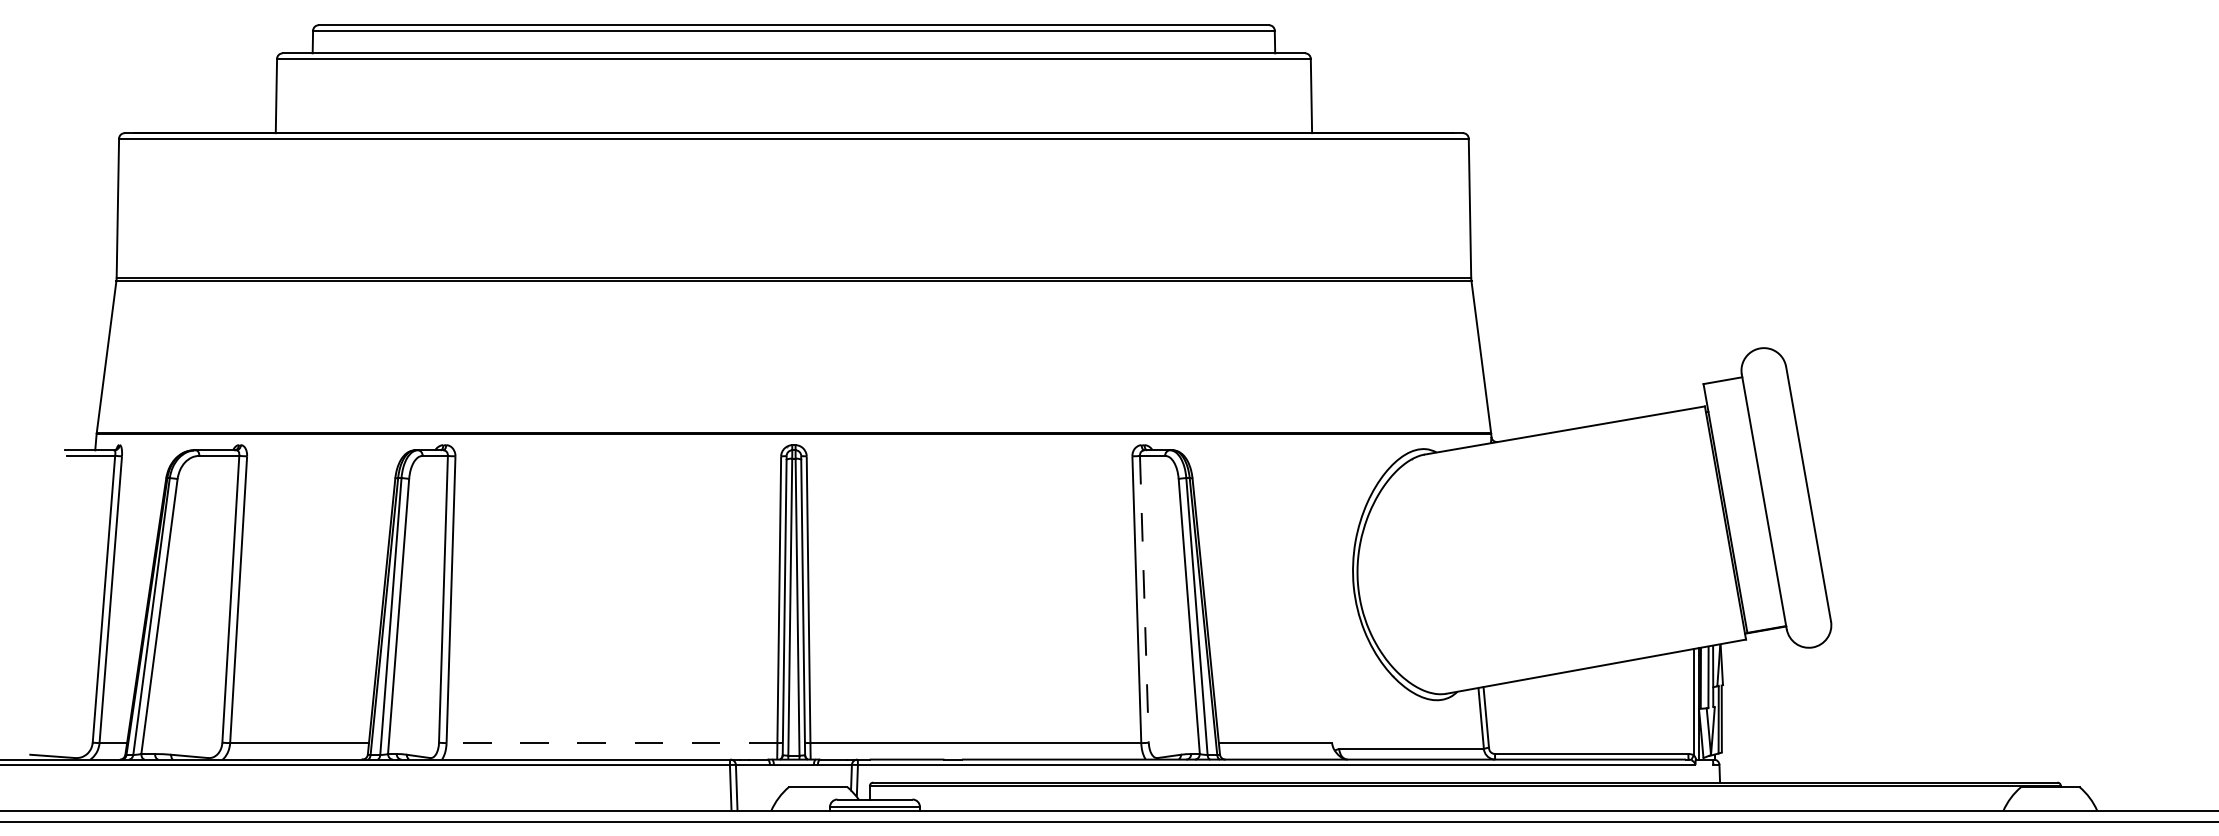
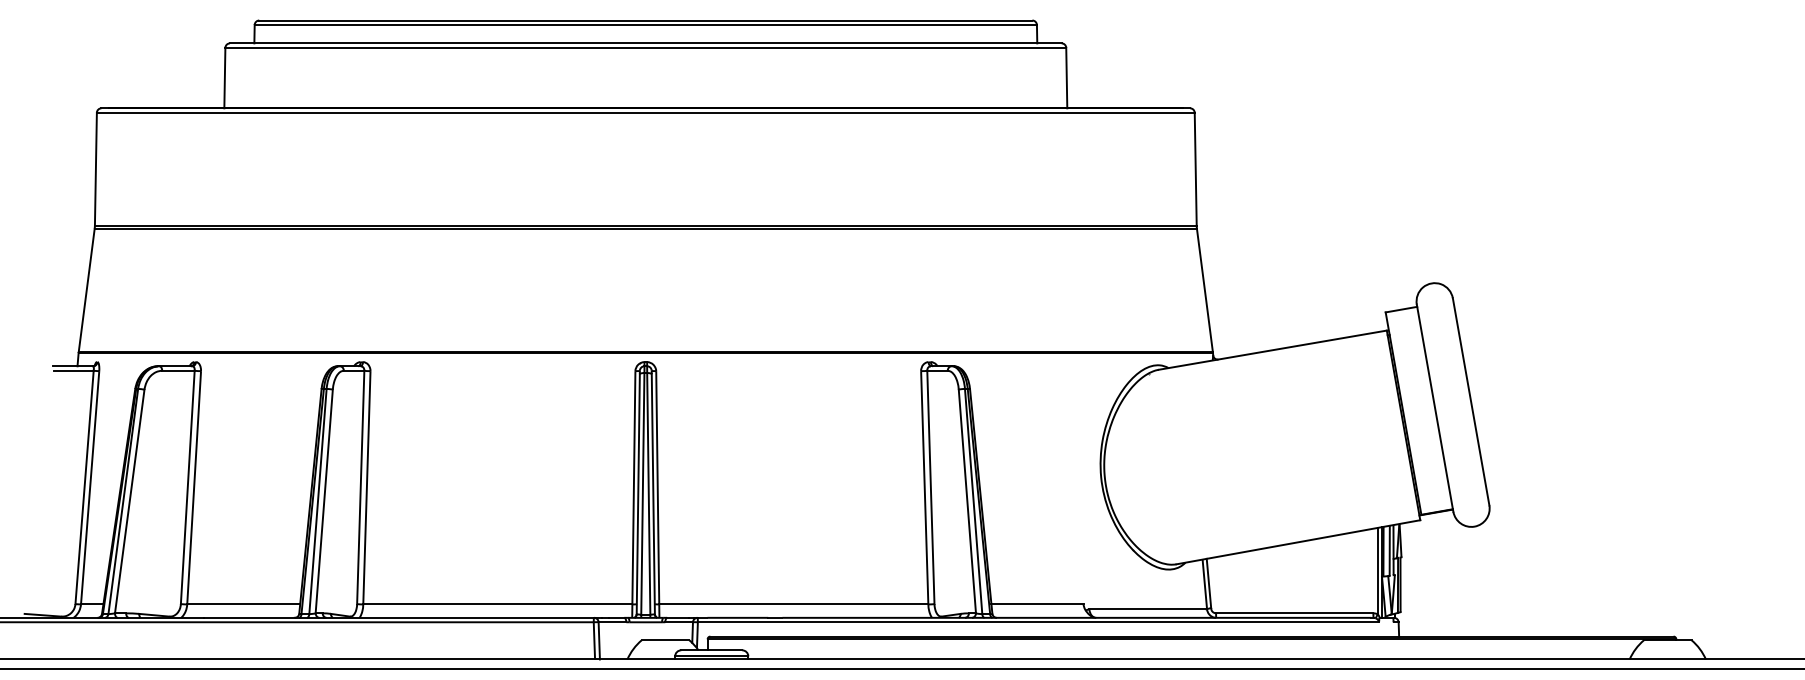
line: (1144, 599) -> (930, 487), dashed -> solid
line: (611, 743) -> (497, 604), dashed -> solid

